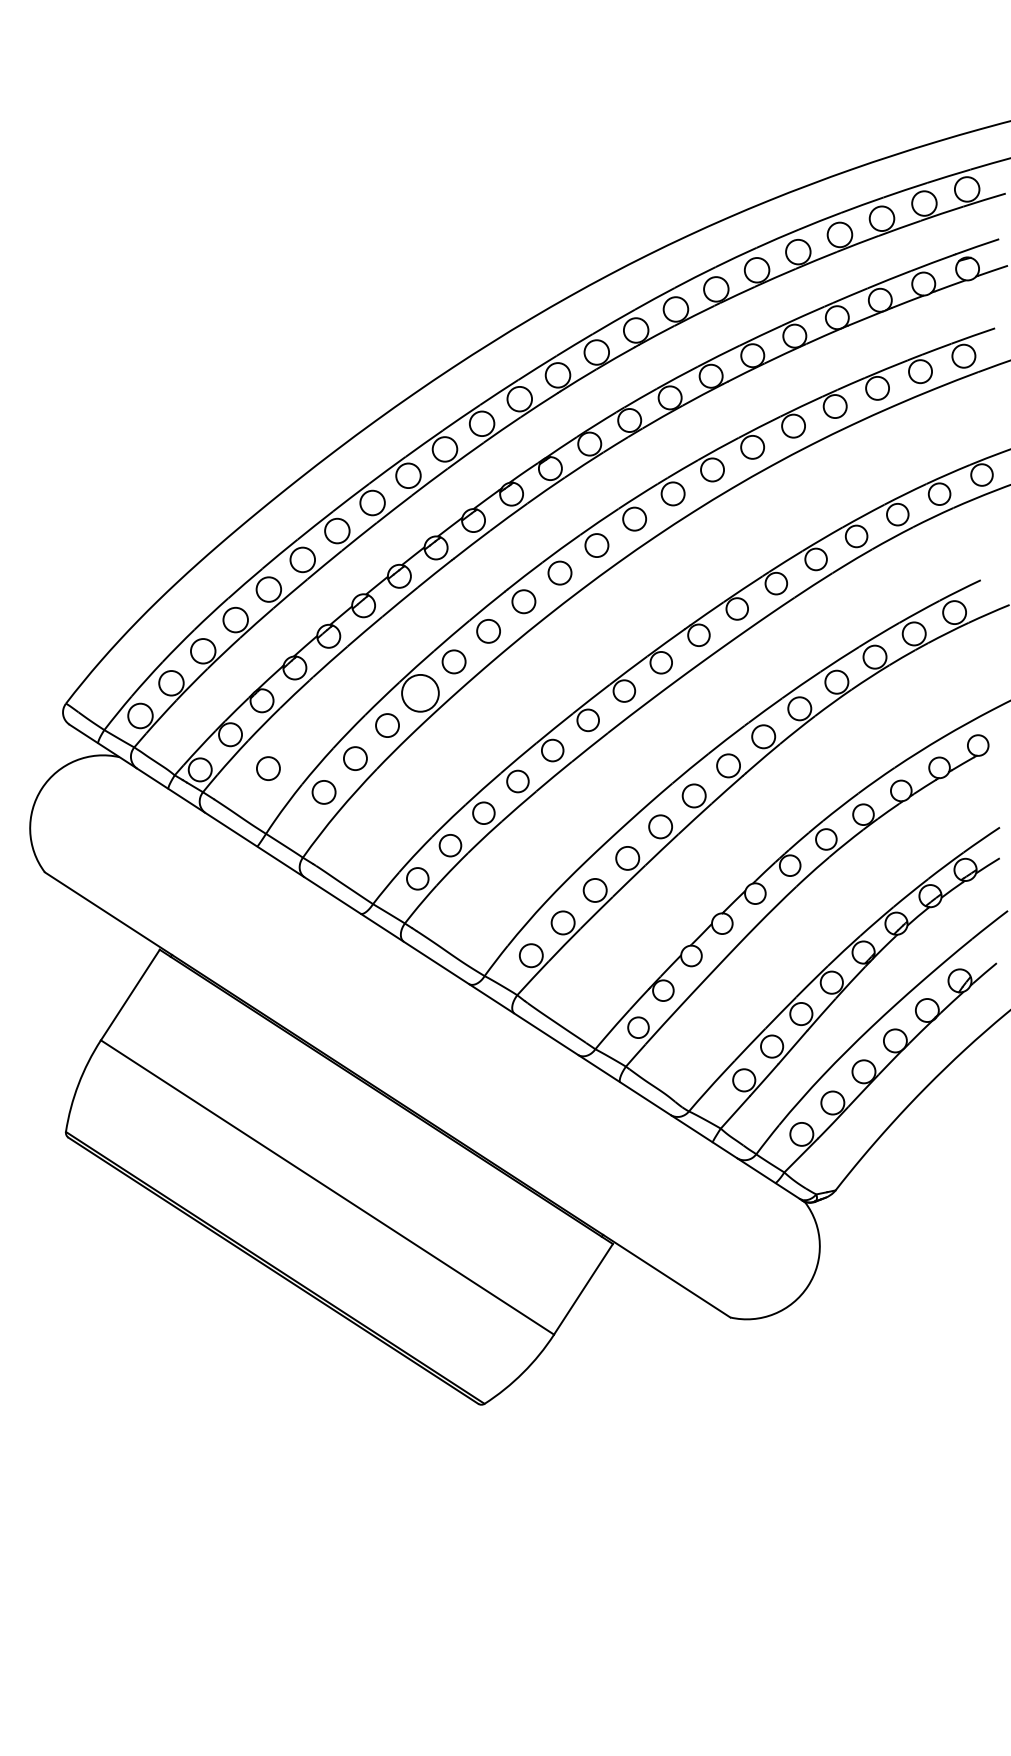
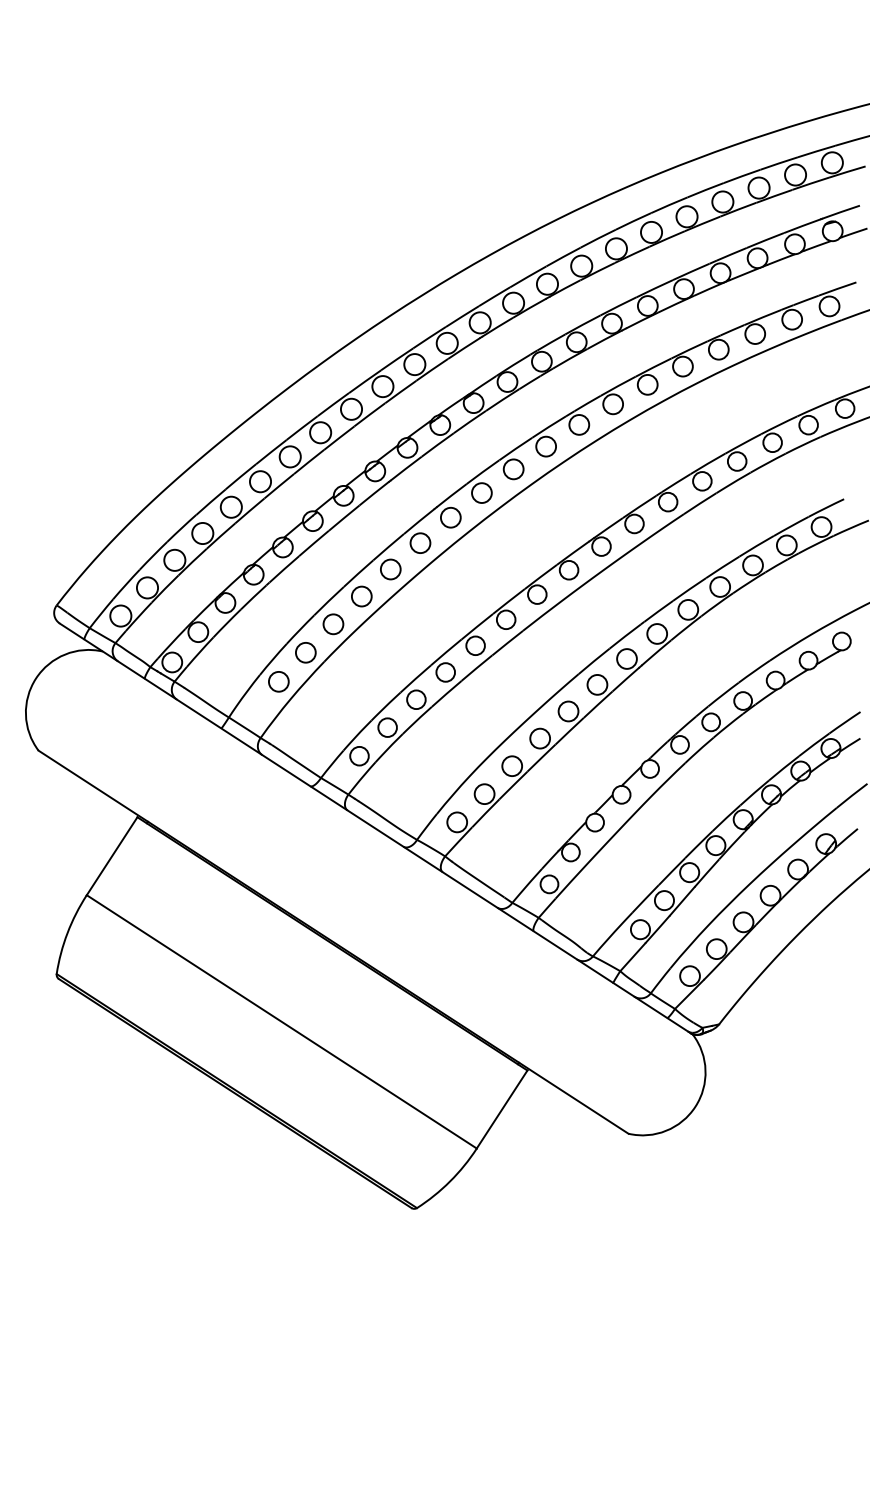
circle: (419, 692) -> (360, 595), size x0.62
circle: (268, 768) -> (231, 661), removed

